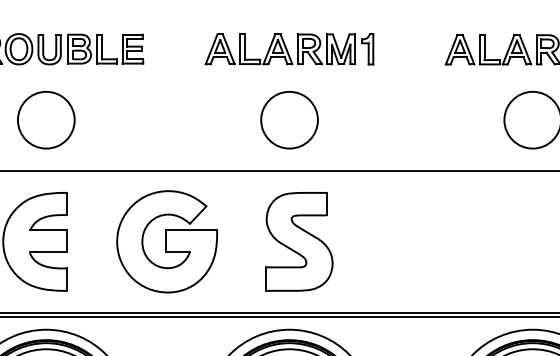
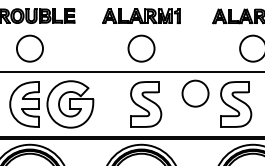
circle: (407, 217) -> (195, 93), added
part: (167, 241) -> (70, 104), moved
part: (496, 241) -> (236, 104), added

